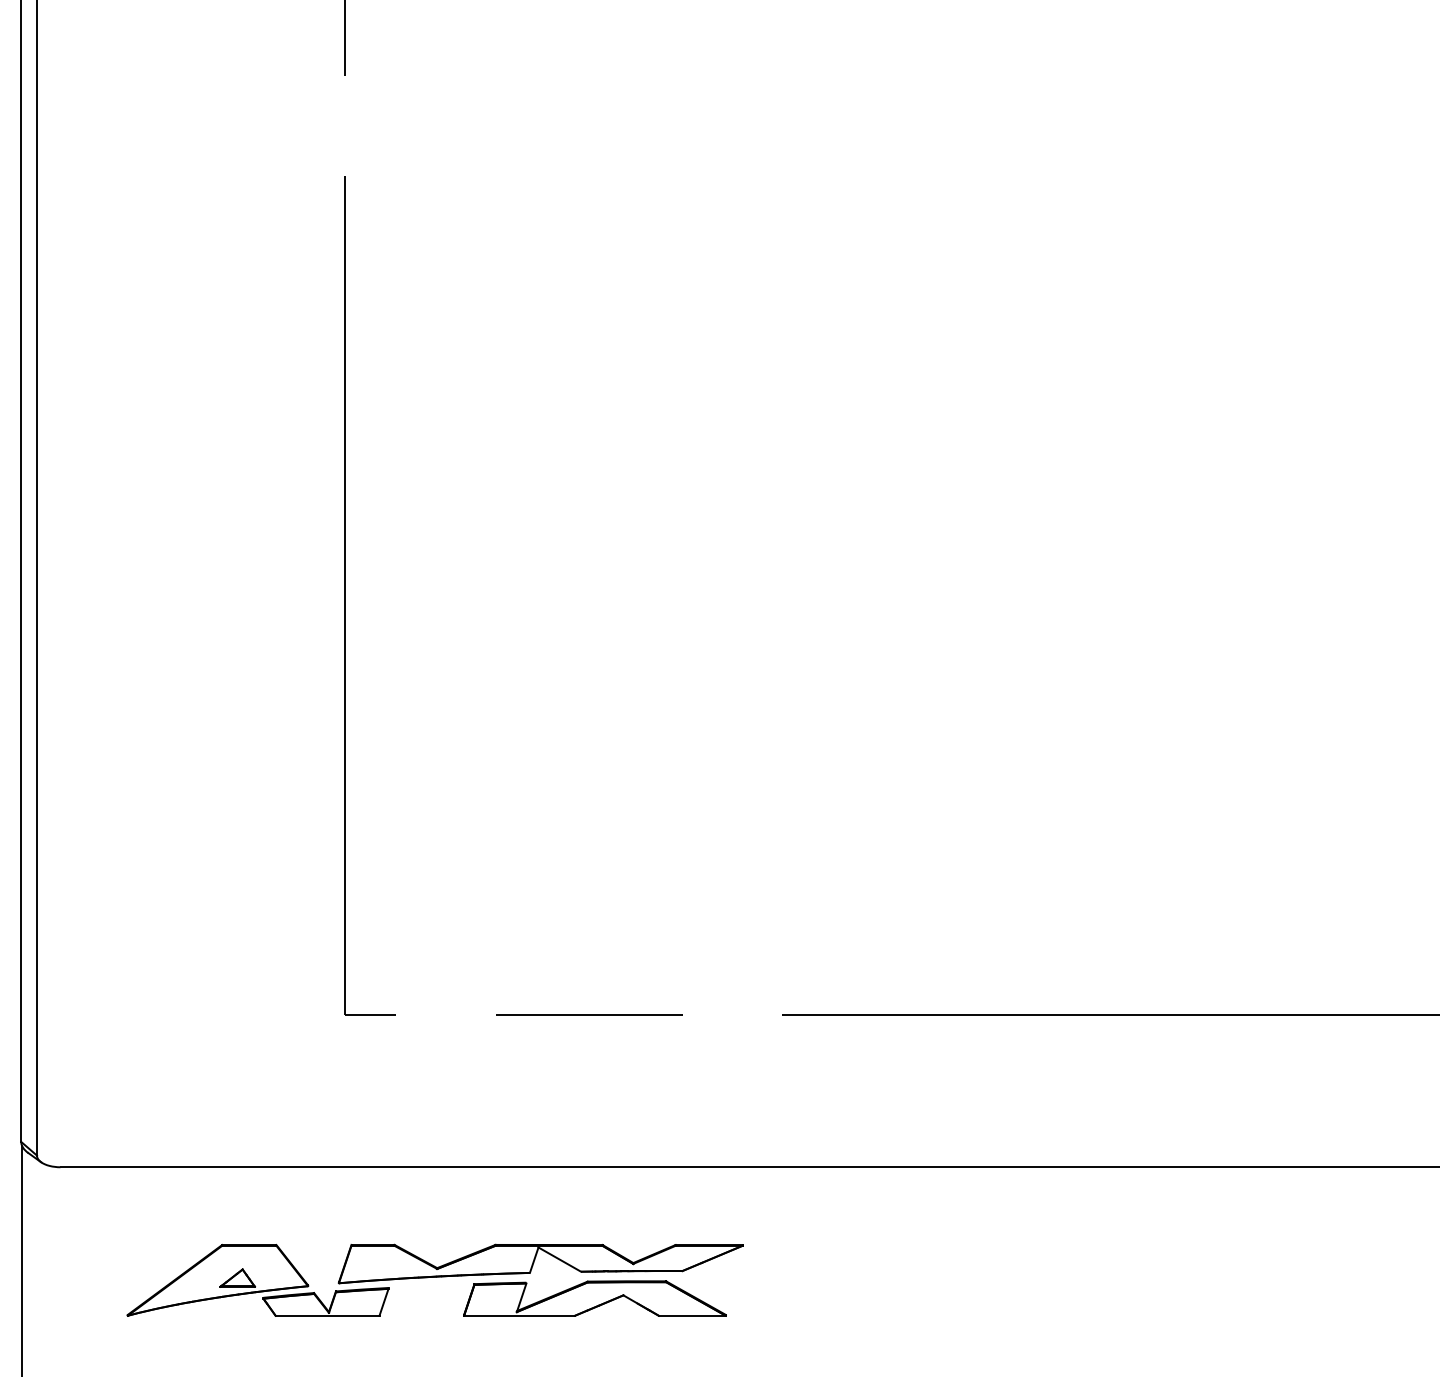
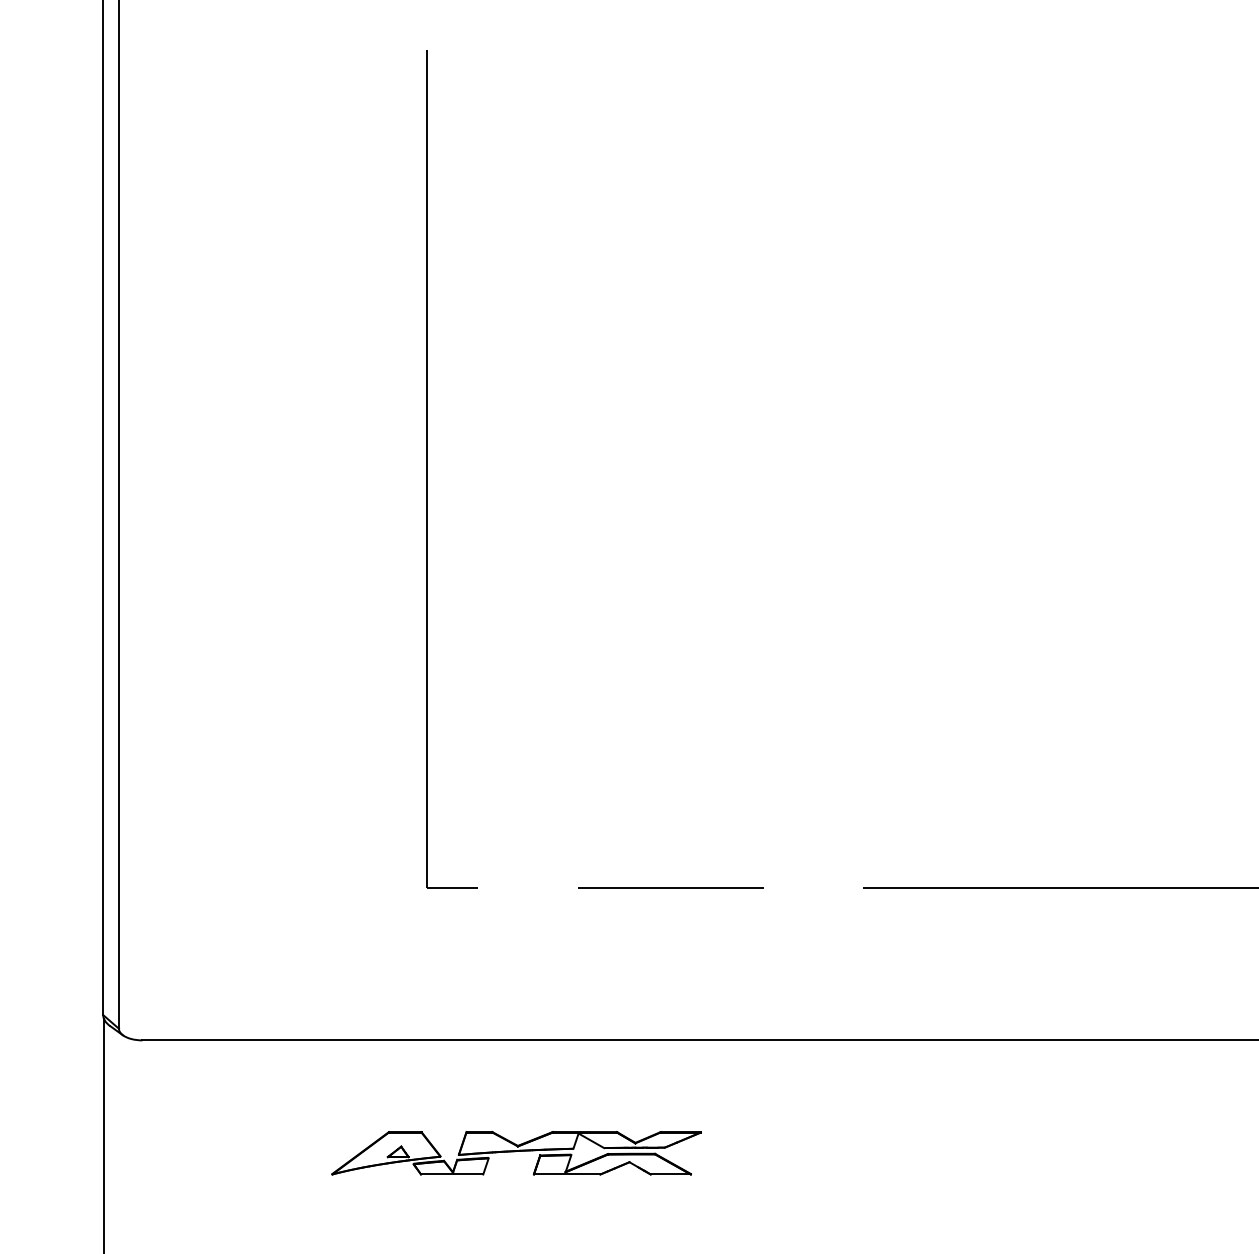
part: (434, 1279) -> (516, 1152), size x0.6

